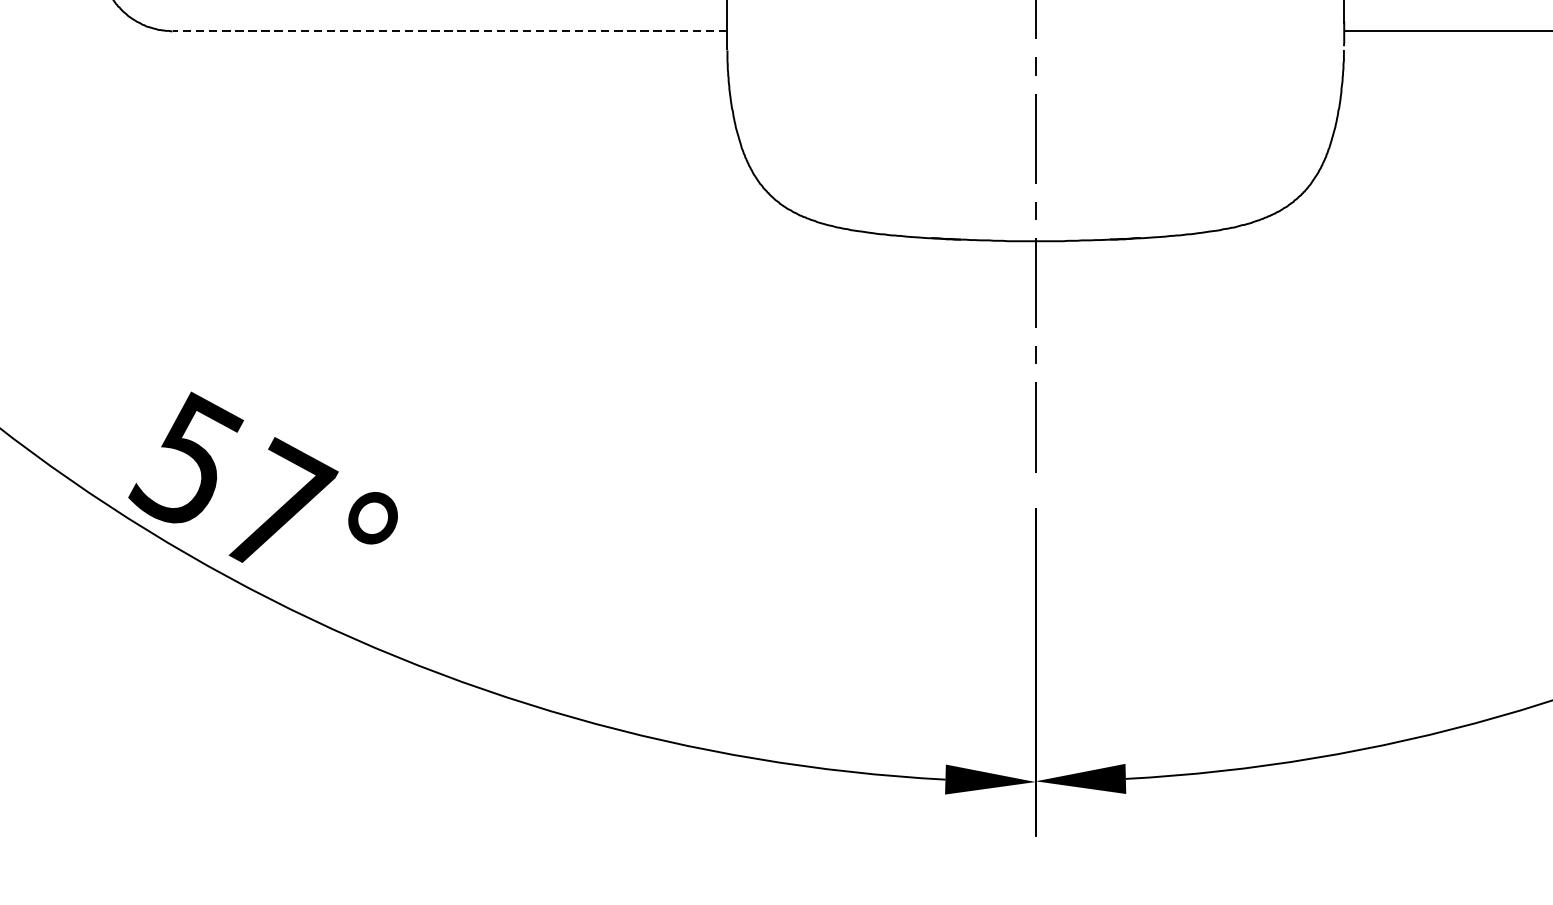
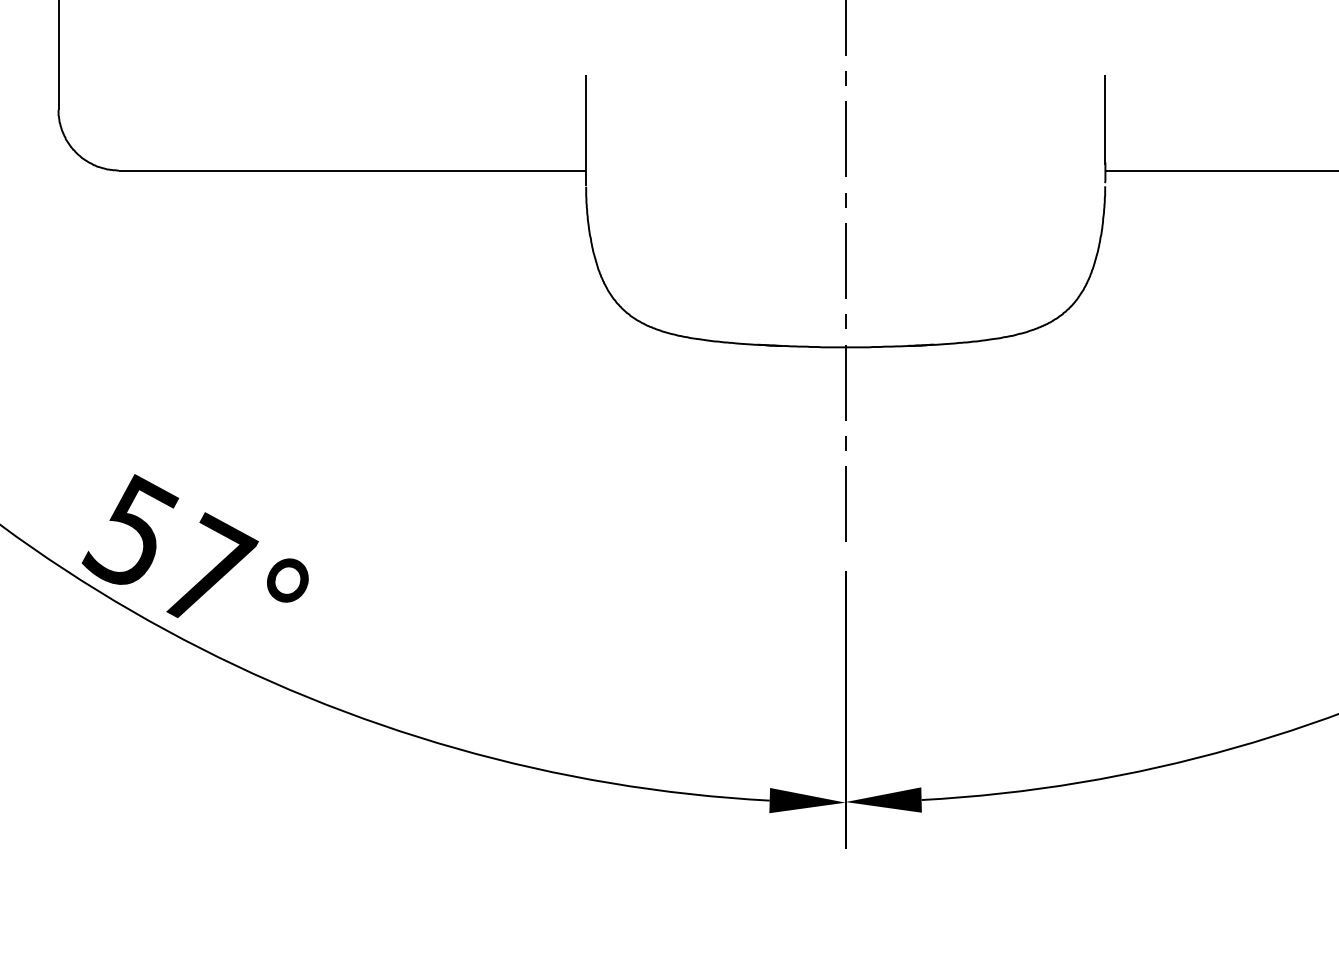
line: (448, 31) -> (351, 170), dashed -> solid

